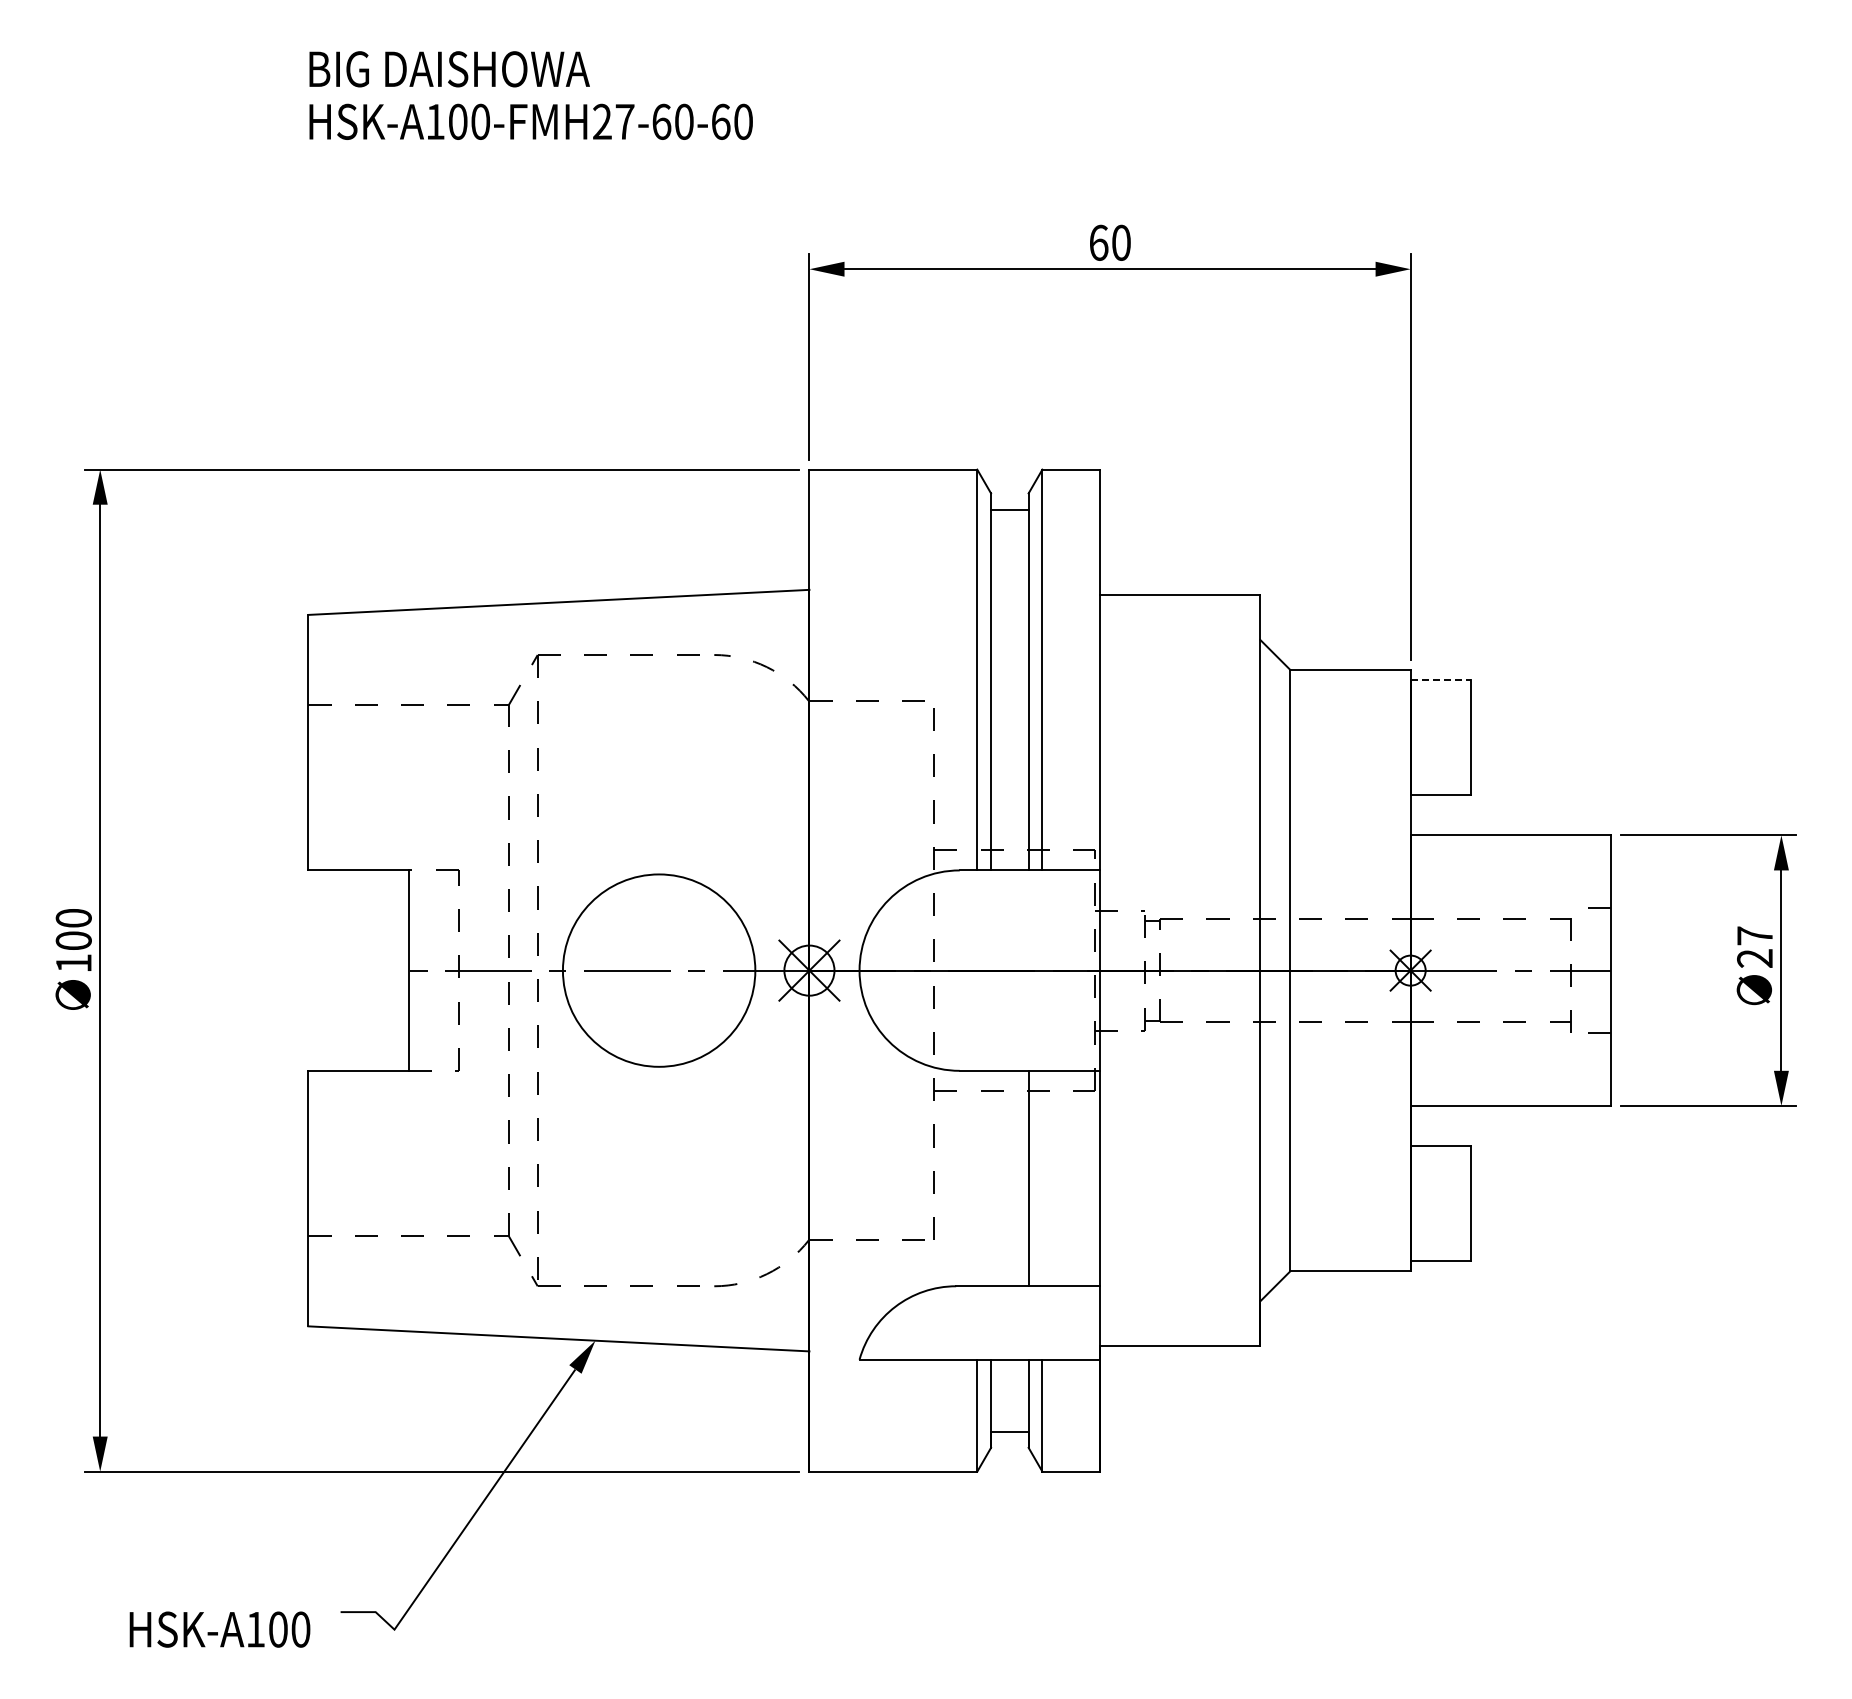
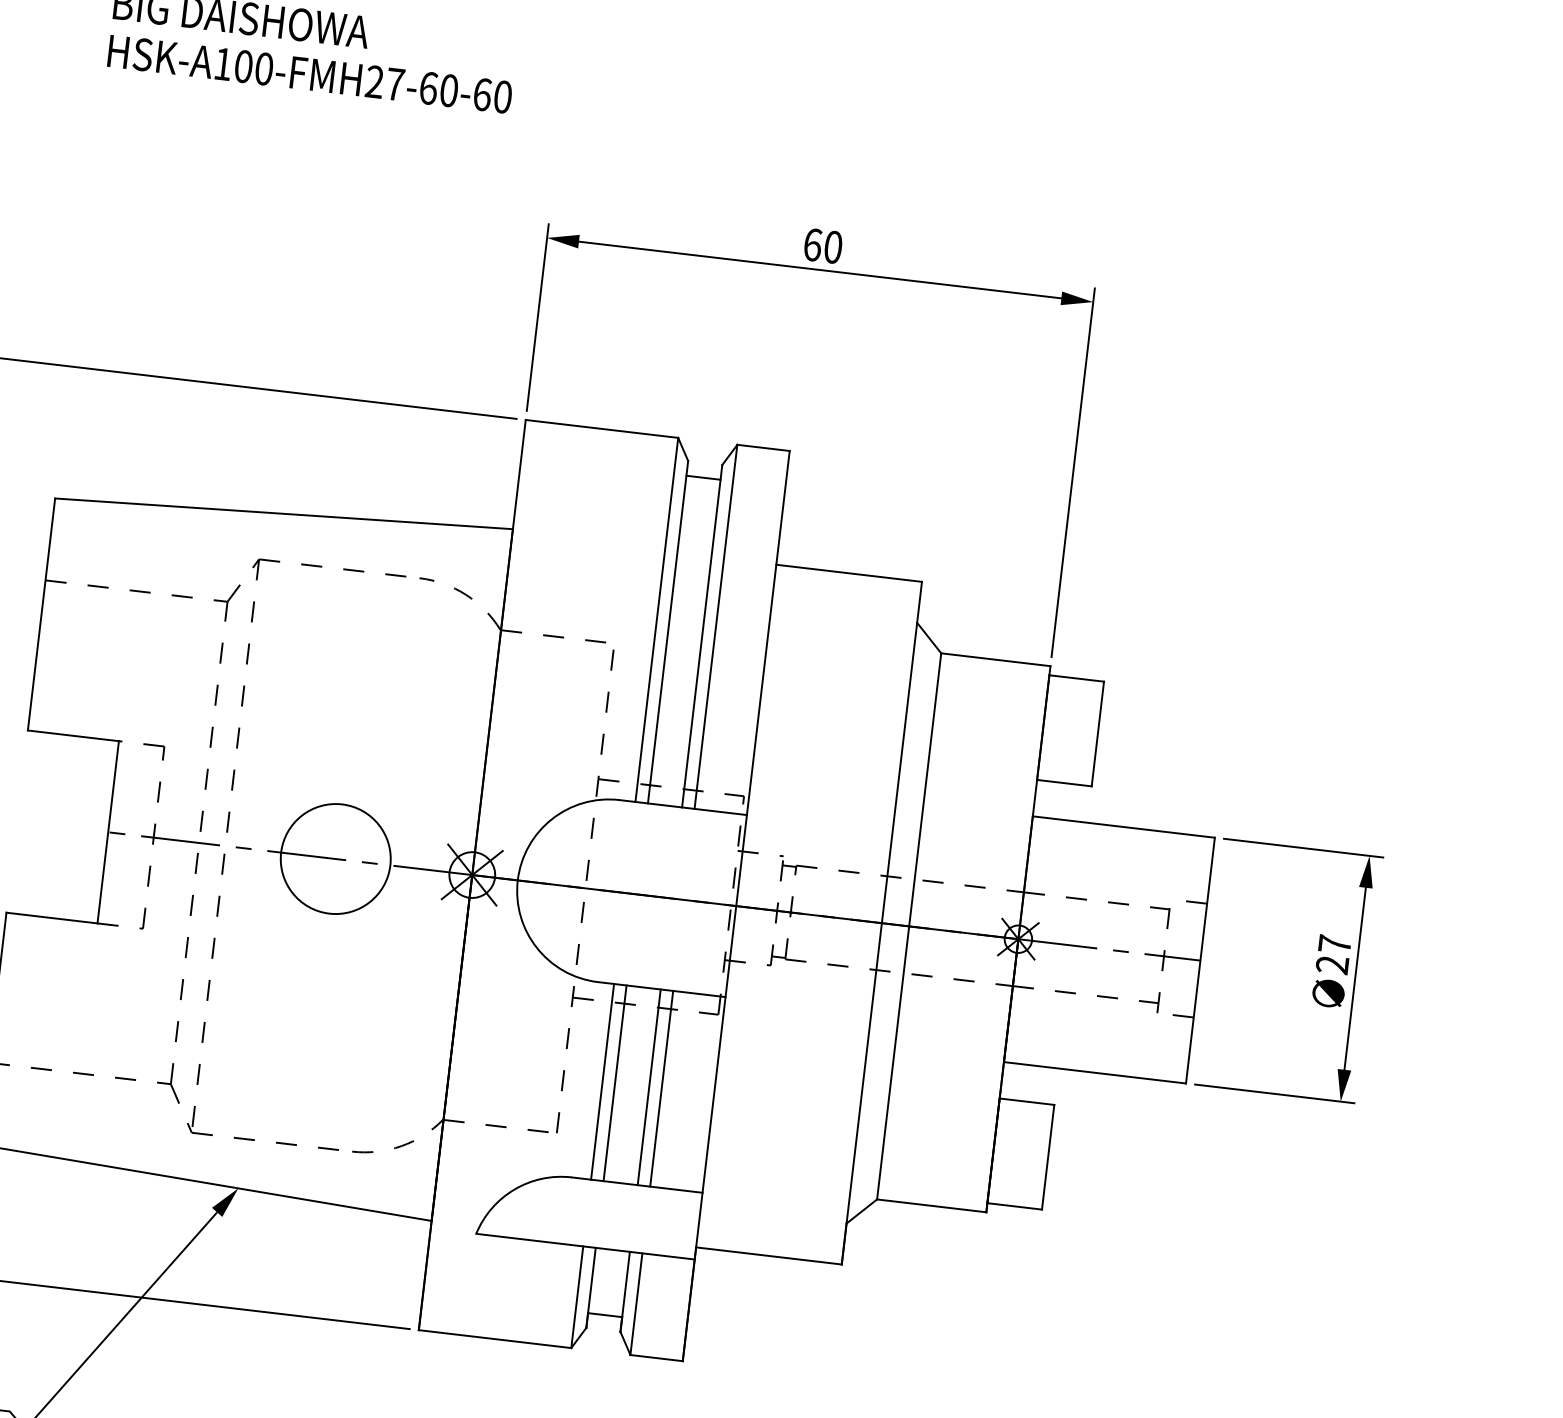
line: (1441, 680) -> (1077, 678), dashed -> solid
circle: (659, 970) -> (336, 858), size x0.62
line: (977, 1178) -> (602, 1081), added
line: (991, 1178) -> (615, 1083), added
line: (1042, 1178) -> (661, 1088), added

